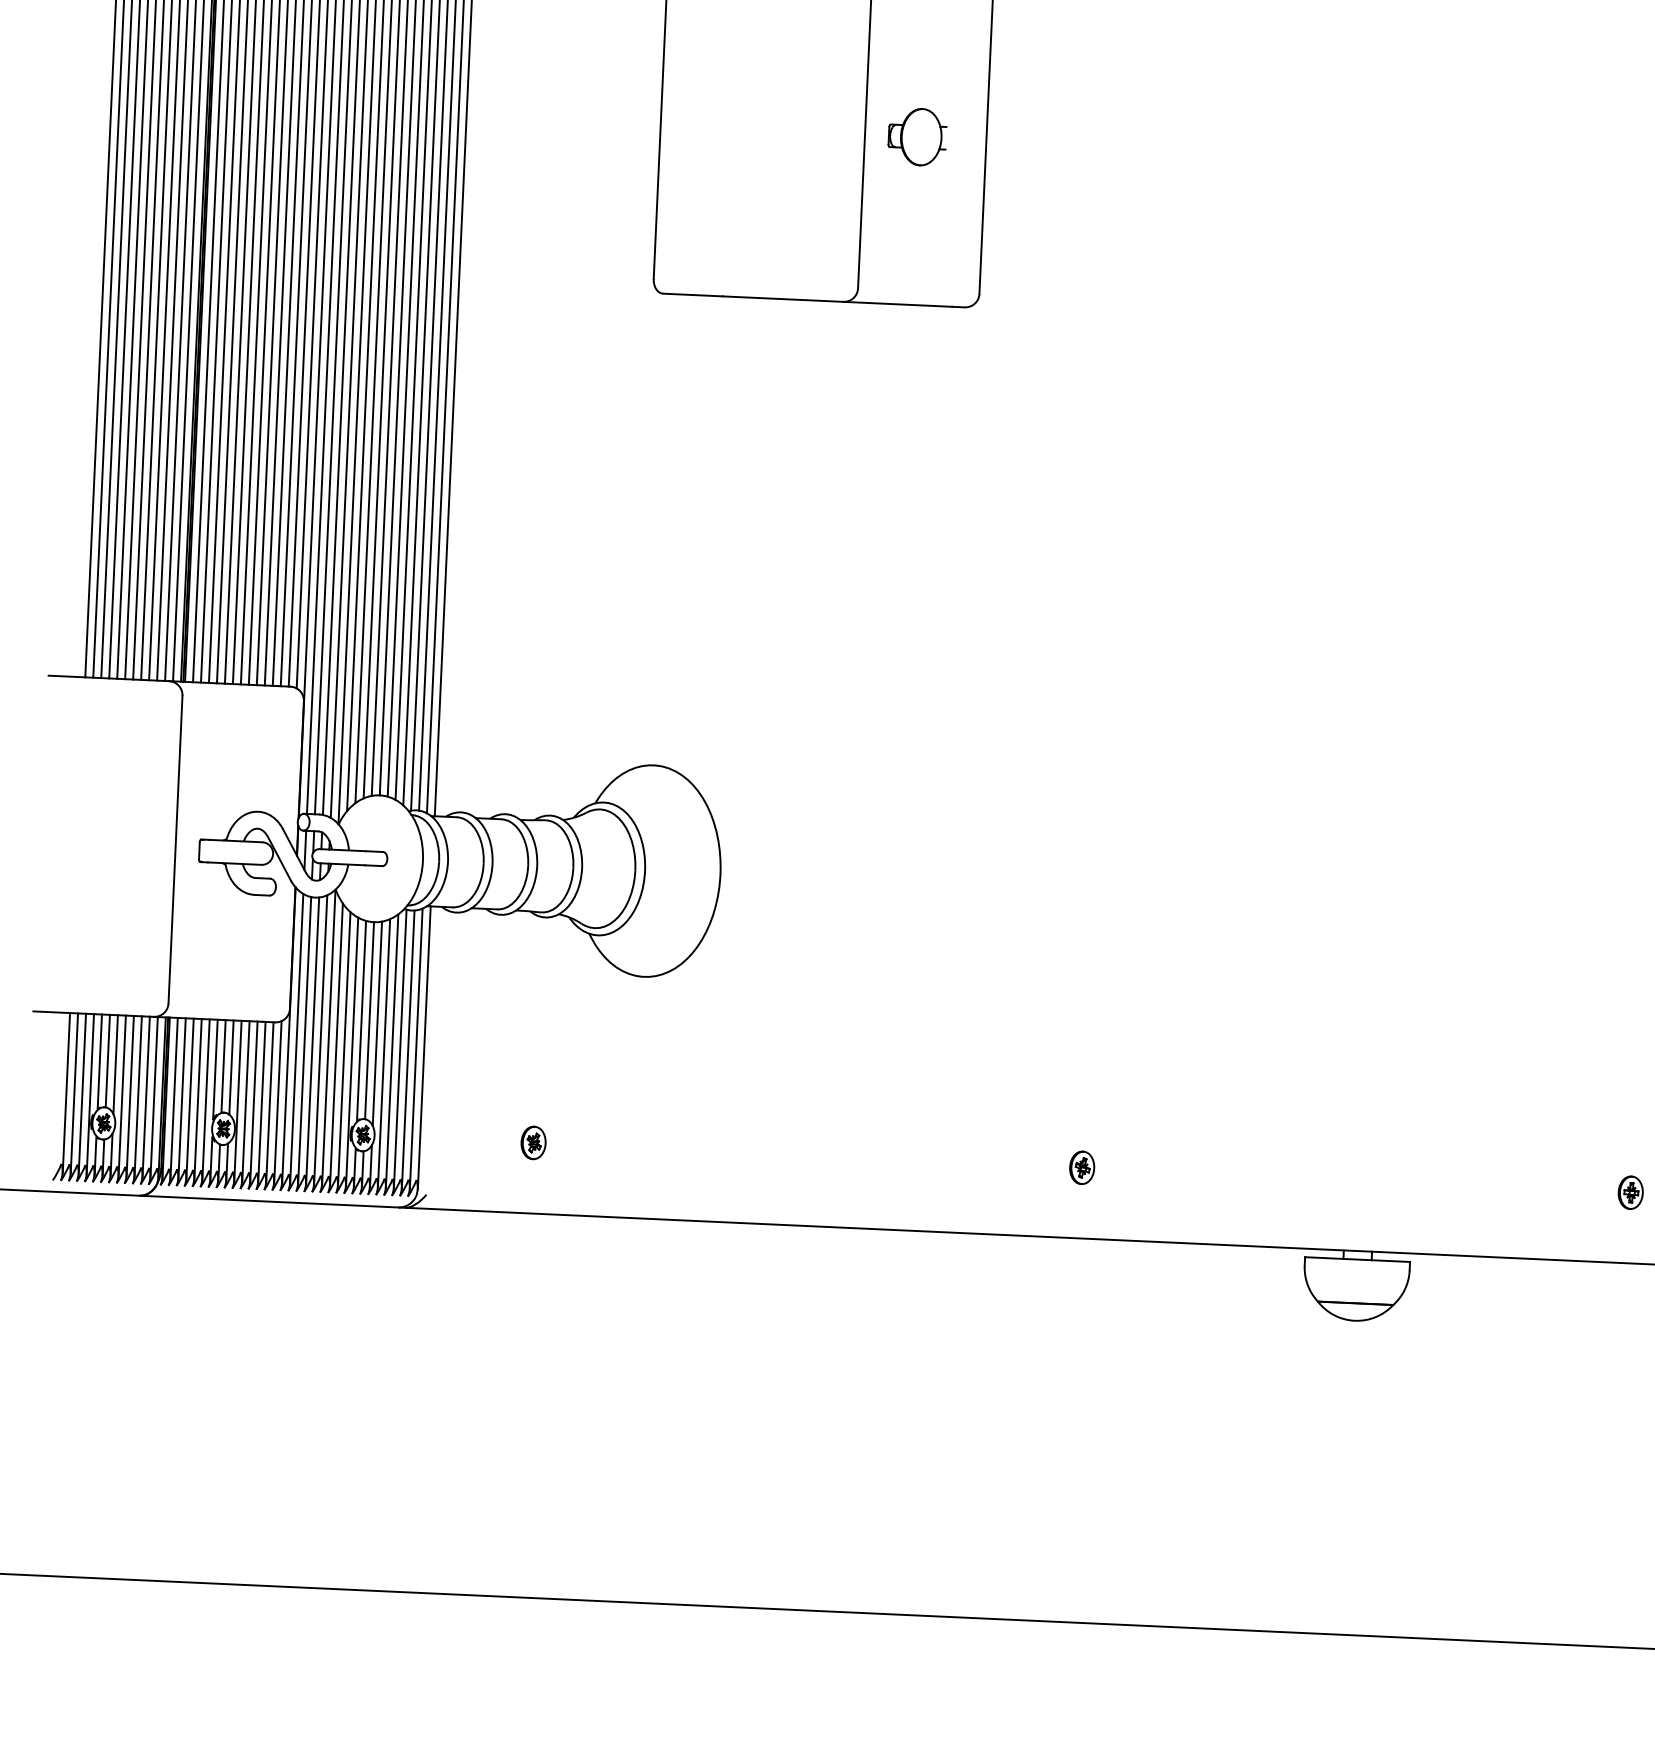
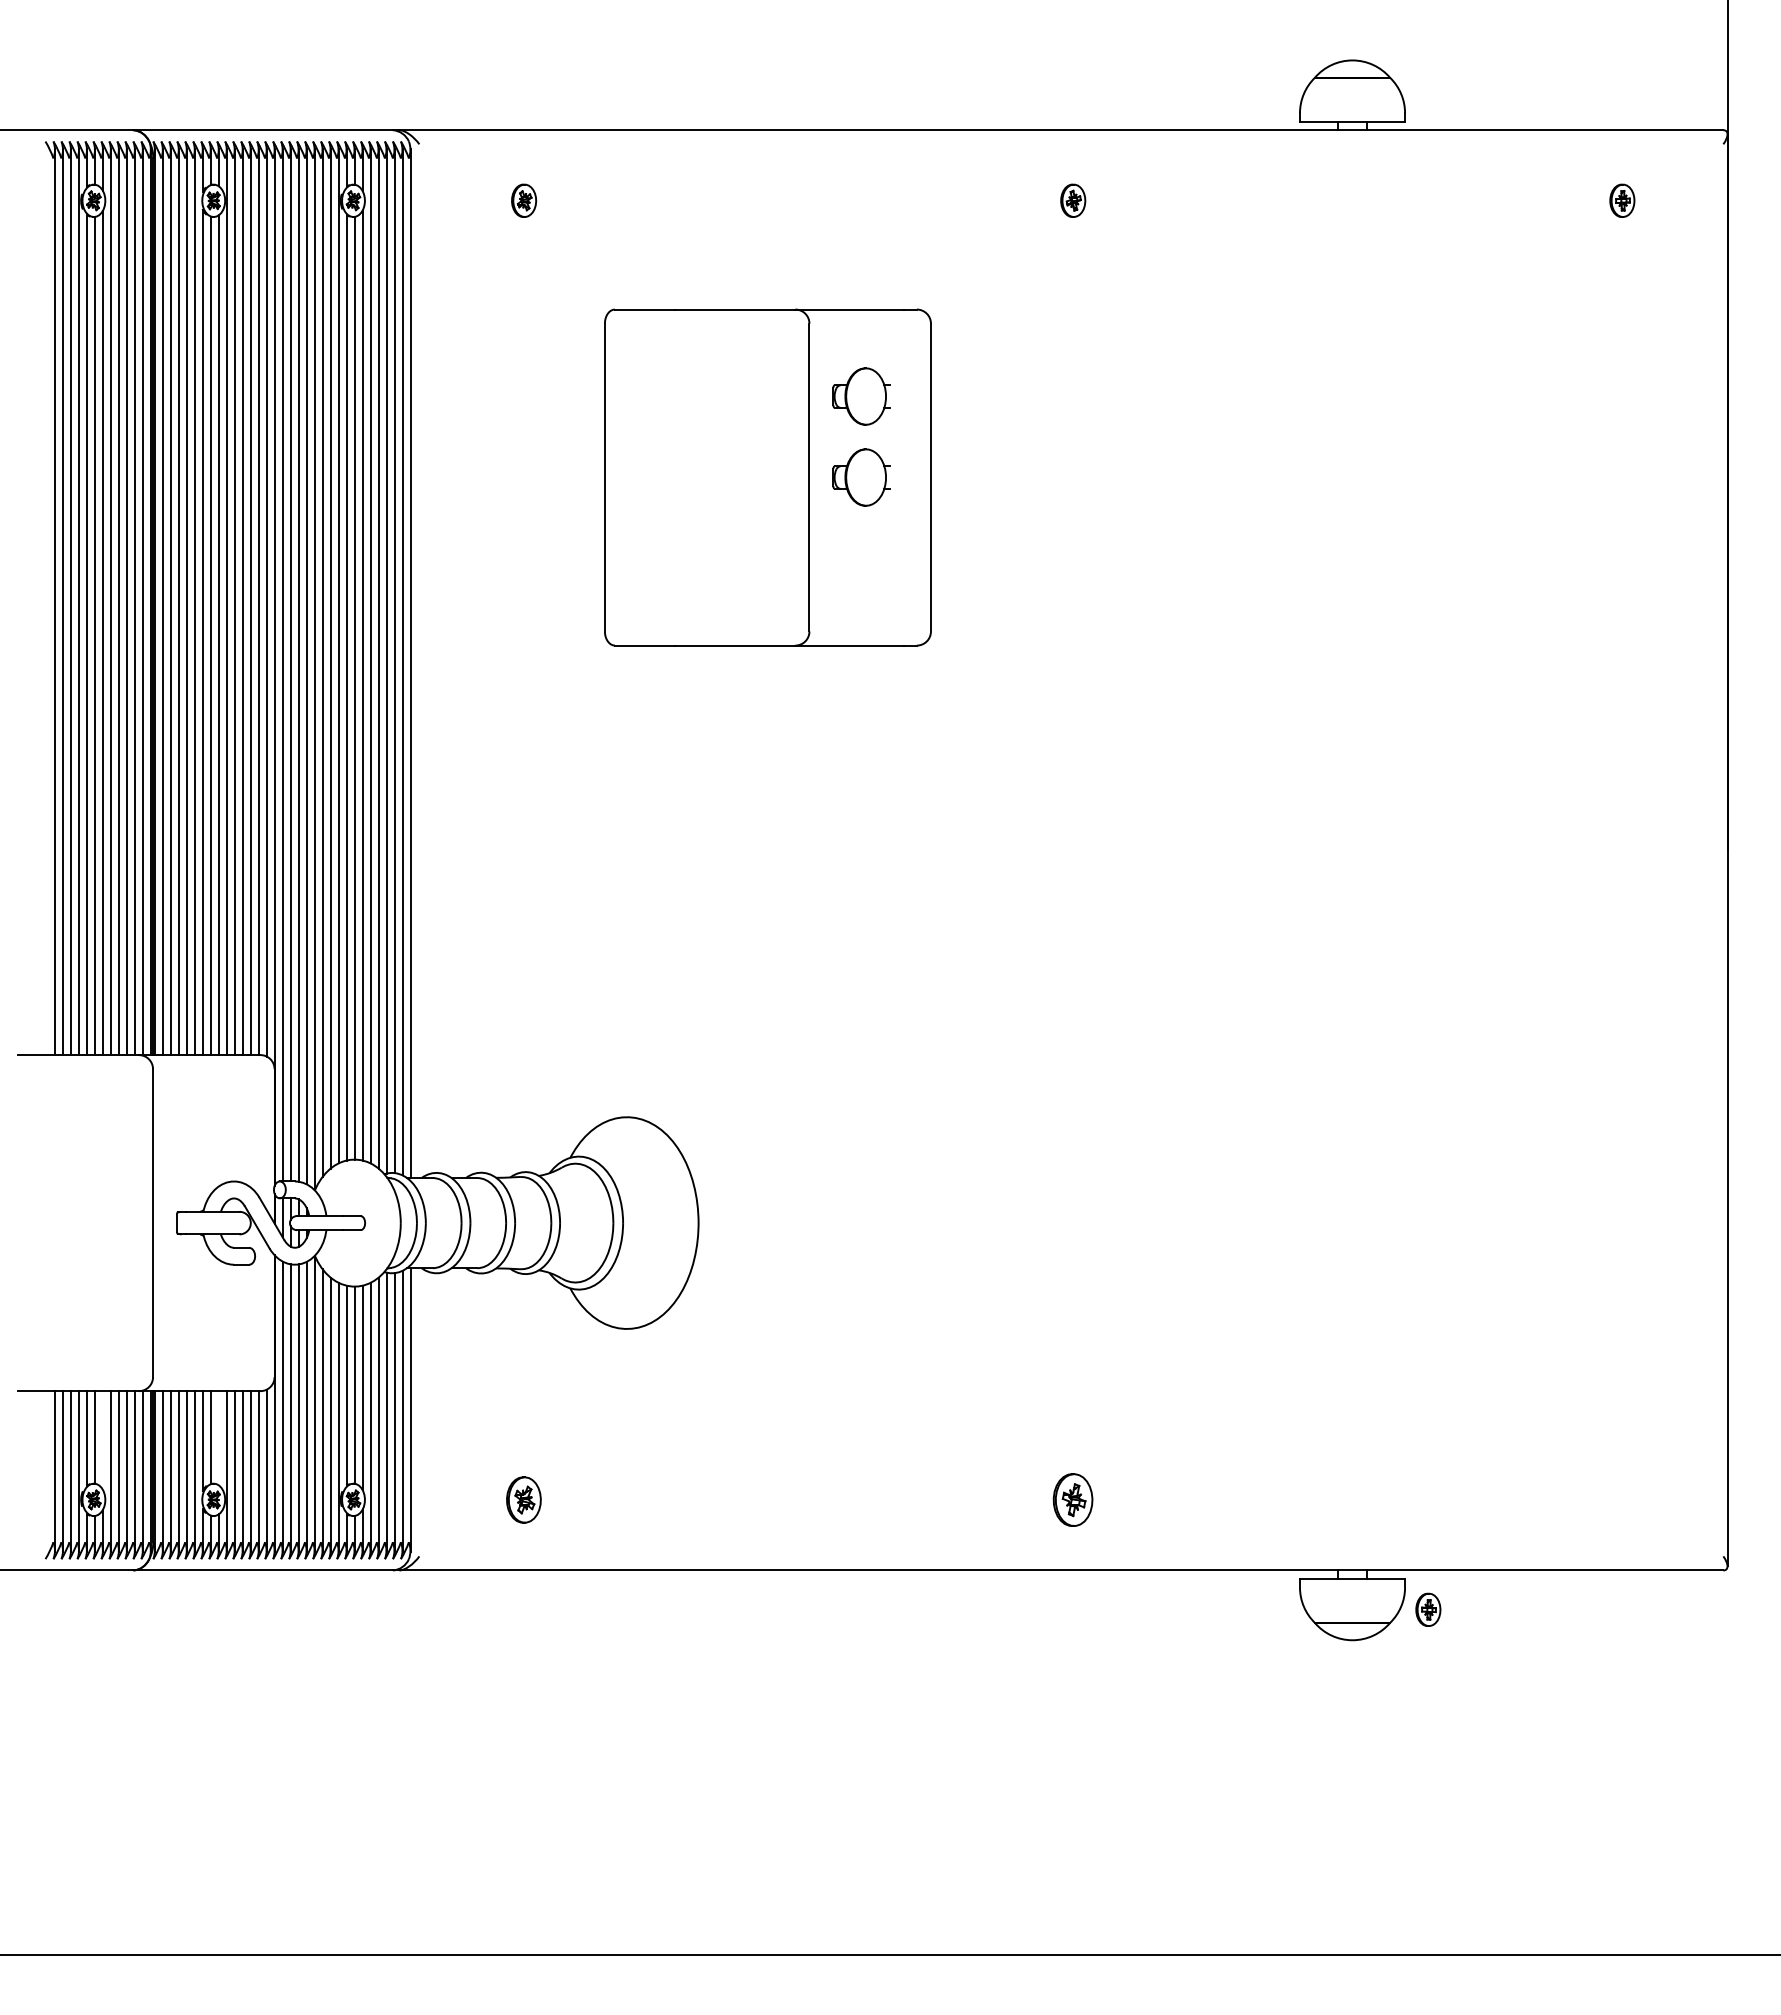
part: (920, 56) -> (861, 396), added
line: (116, 1064) -> (103, 1440), removed
line: (231, 1067) -> (218, 1438), removed
part: (534, 1142) -> (524, 1499), size x1.4
part: (1082, 1167) -> (1073, 1499), size x1.6
part: (1630, 1192) -> (1428, 1609), moved

